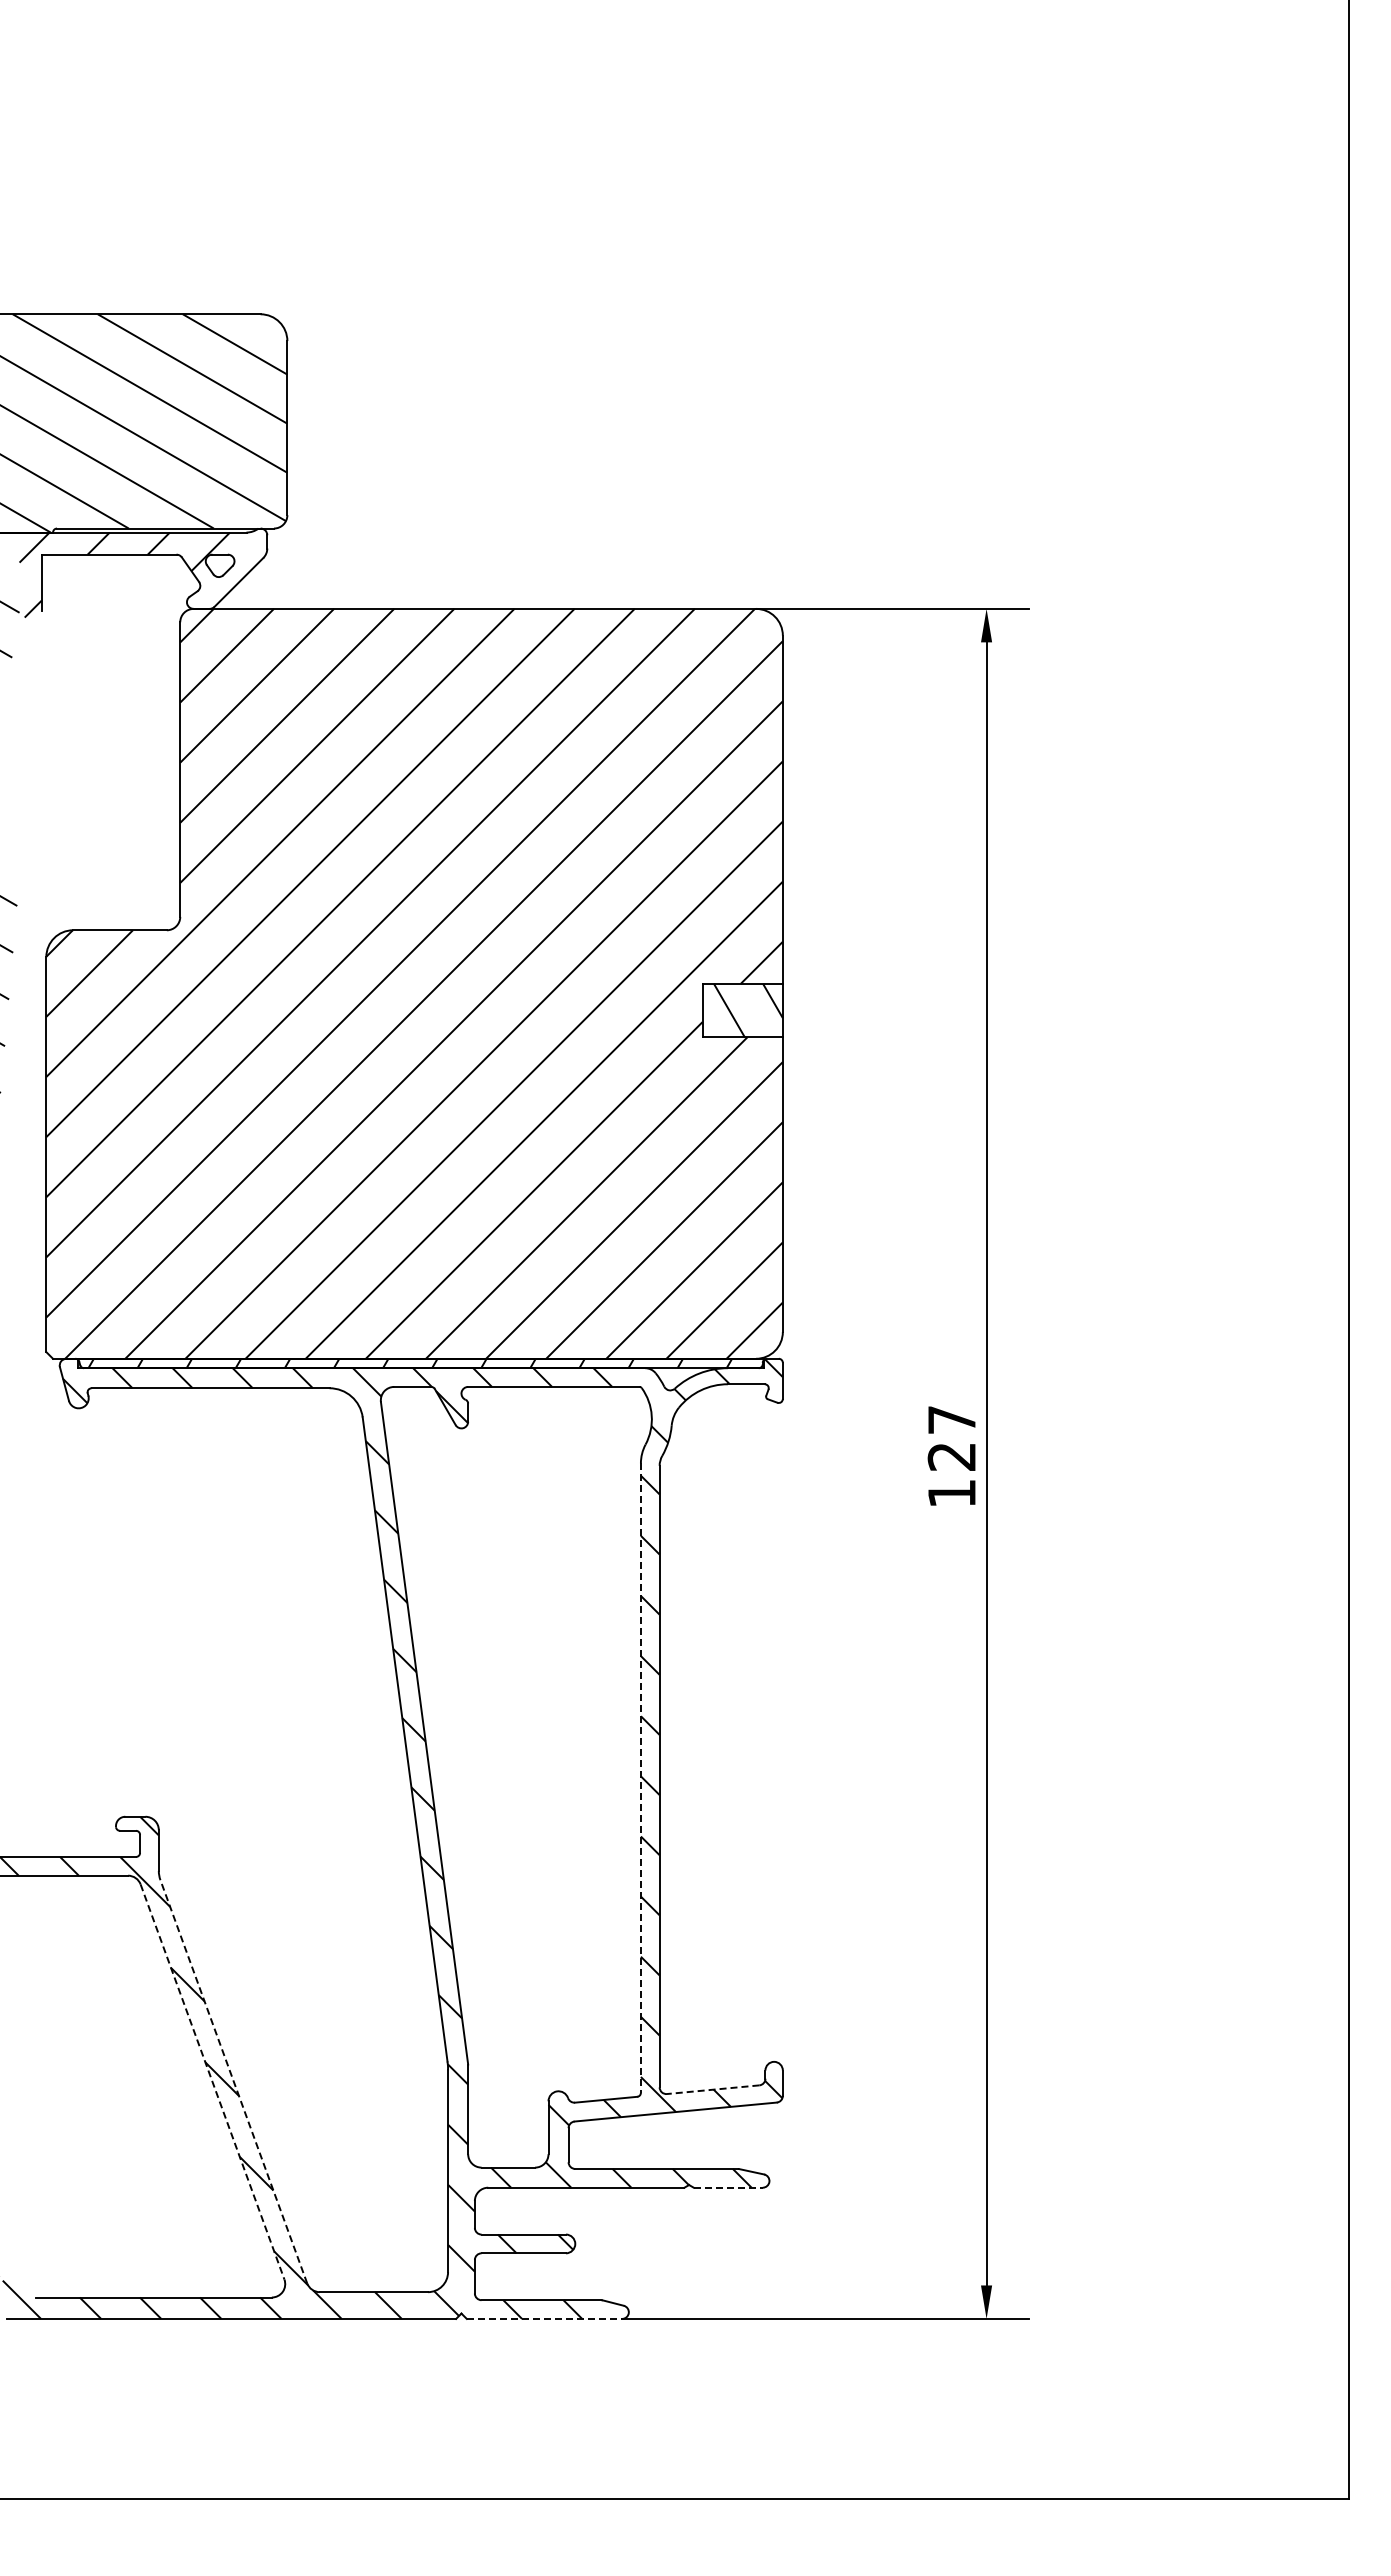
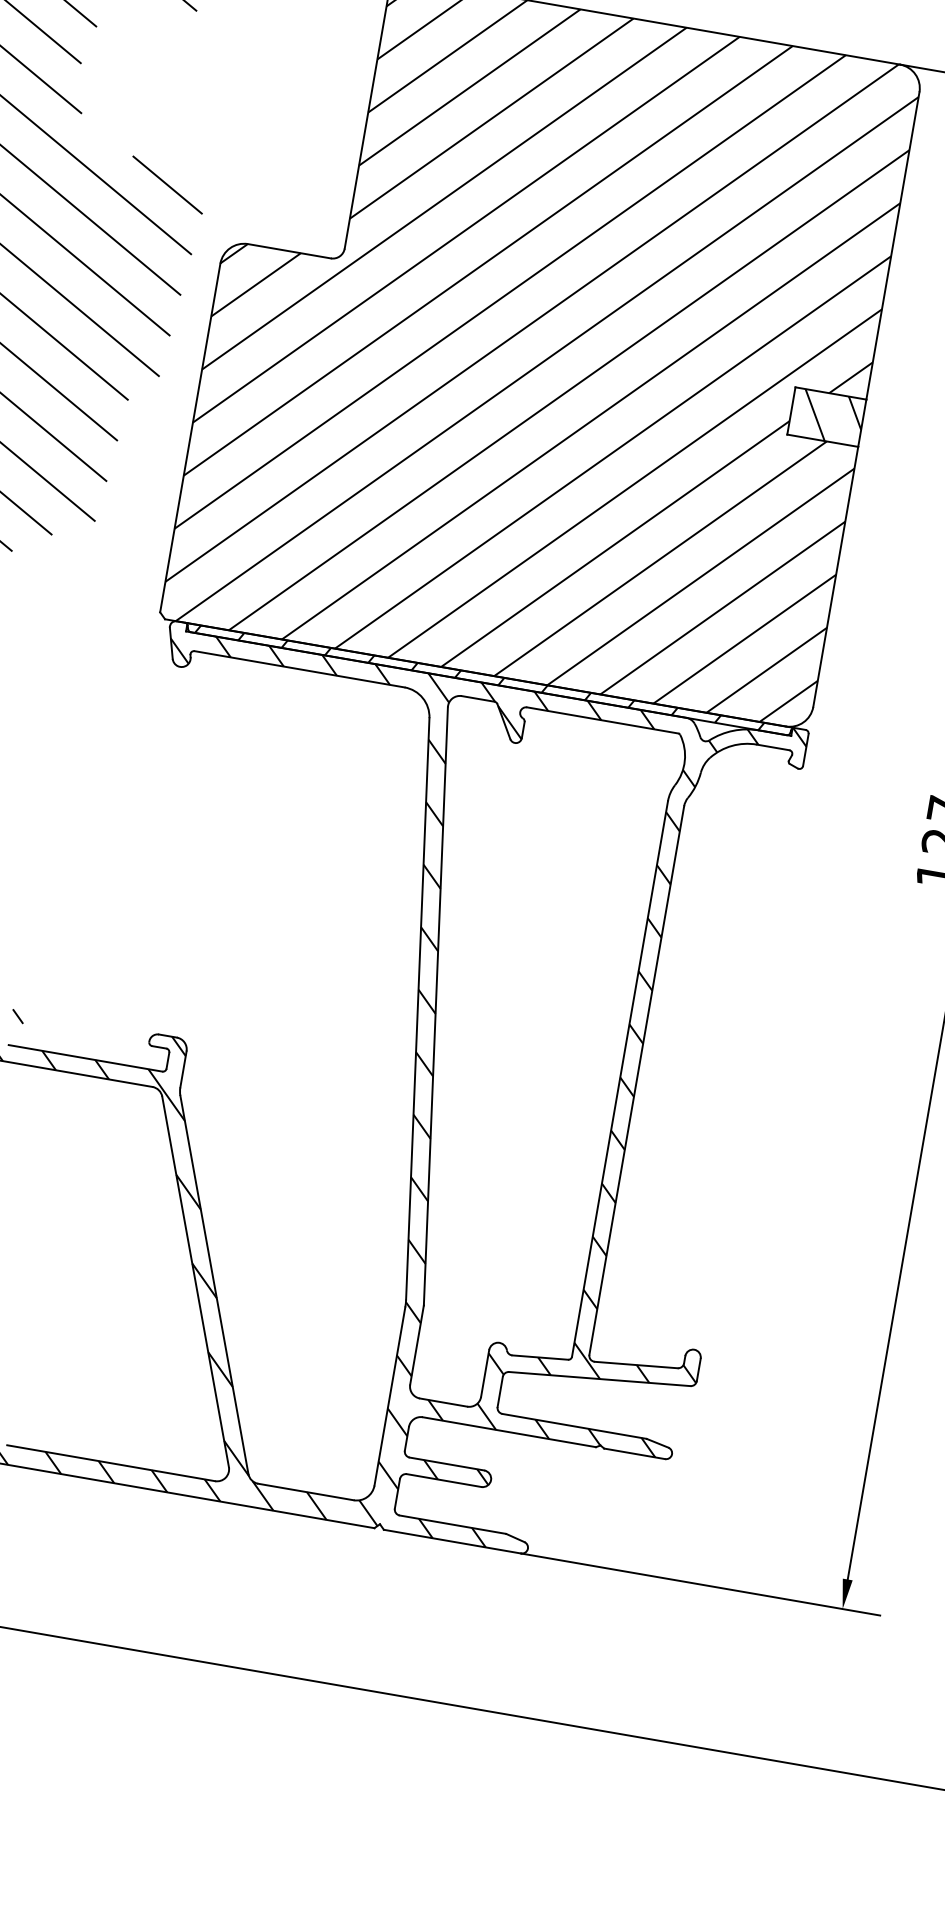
line: (640, 1778) -> (619, 1079), dashed -> solid
line: (233, 2081) -> (214, 1284), dashed -> solid
line: (212, 2082) -> (195, 1282), dashed -> solid
line: (712, 2089) -> (635, 1364), dashed -> solid
line: (728, 2187) -> (634, 1453), dashed -> solid
line: (544, 2318) -> (452, 1541), dashed -> solid

